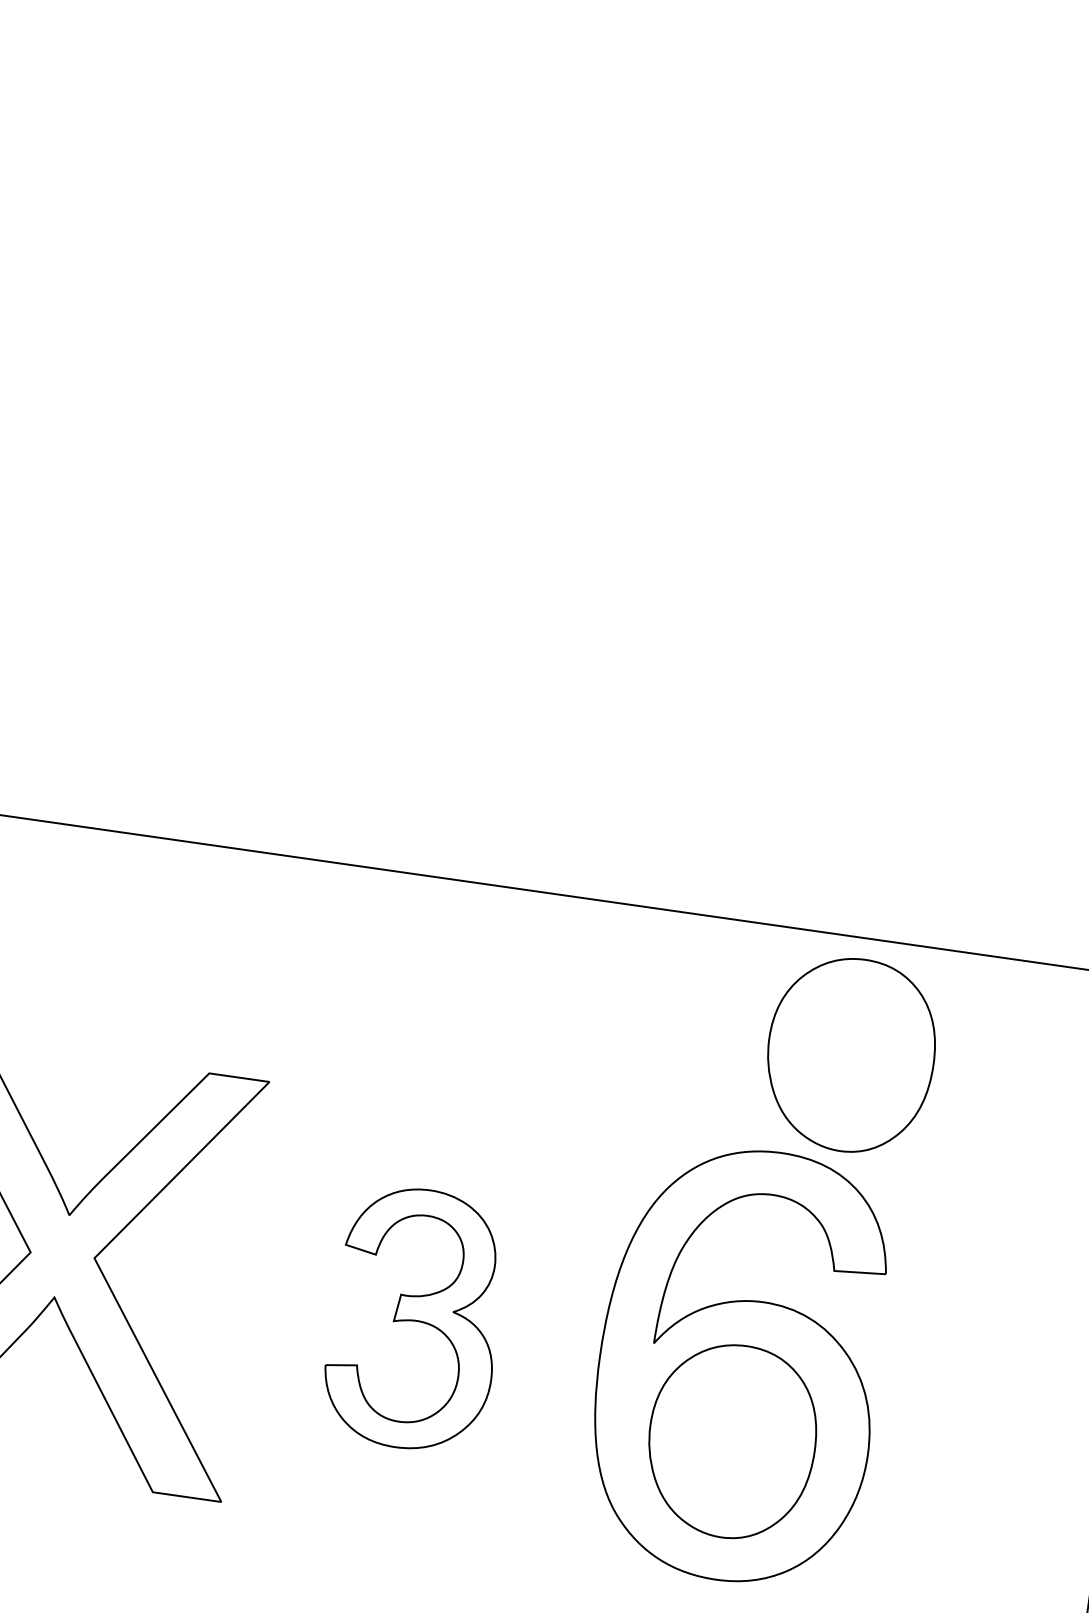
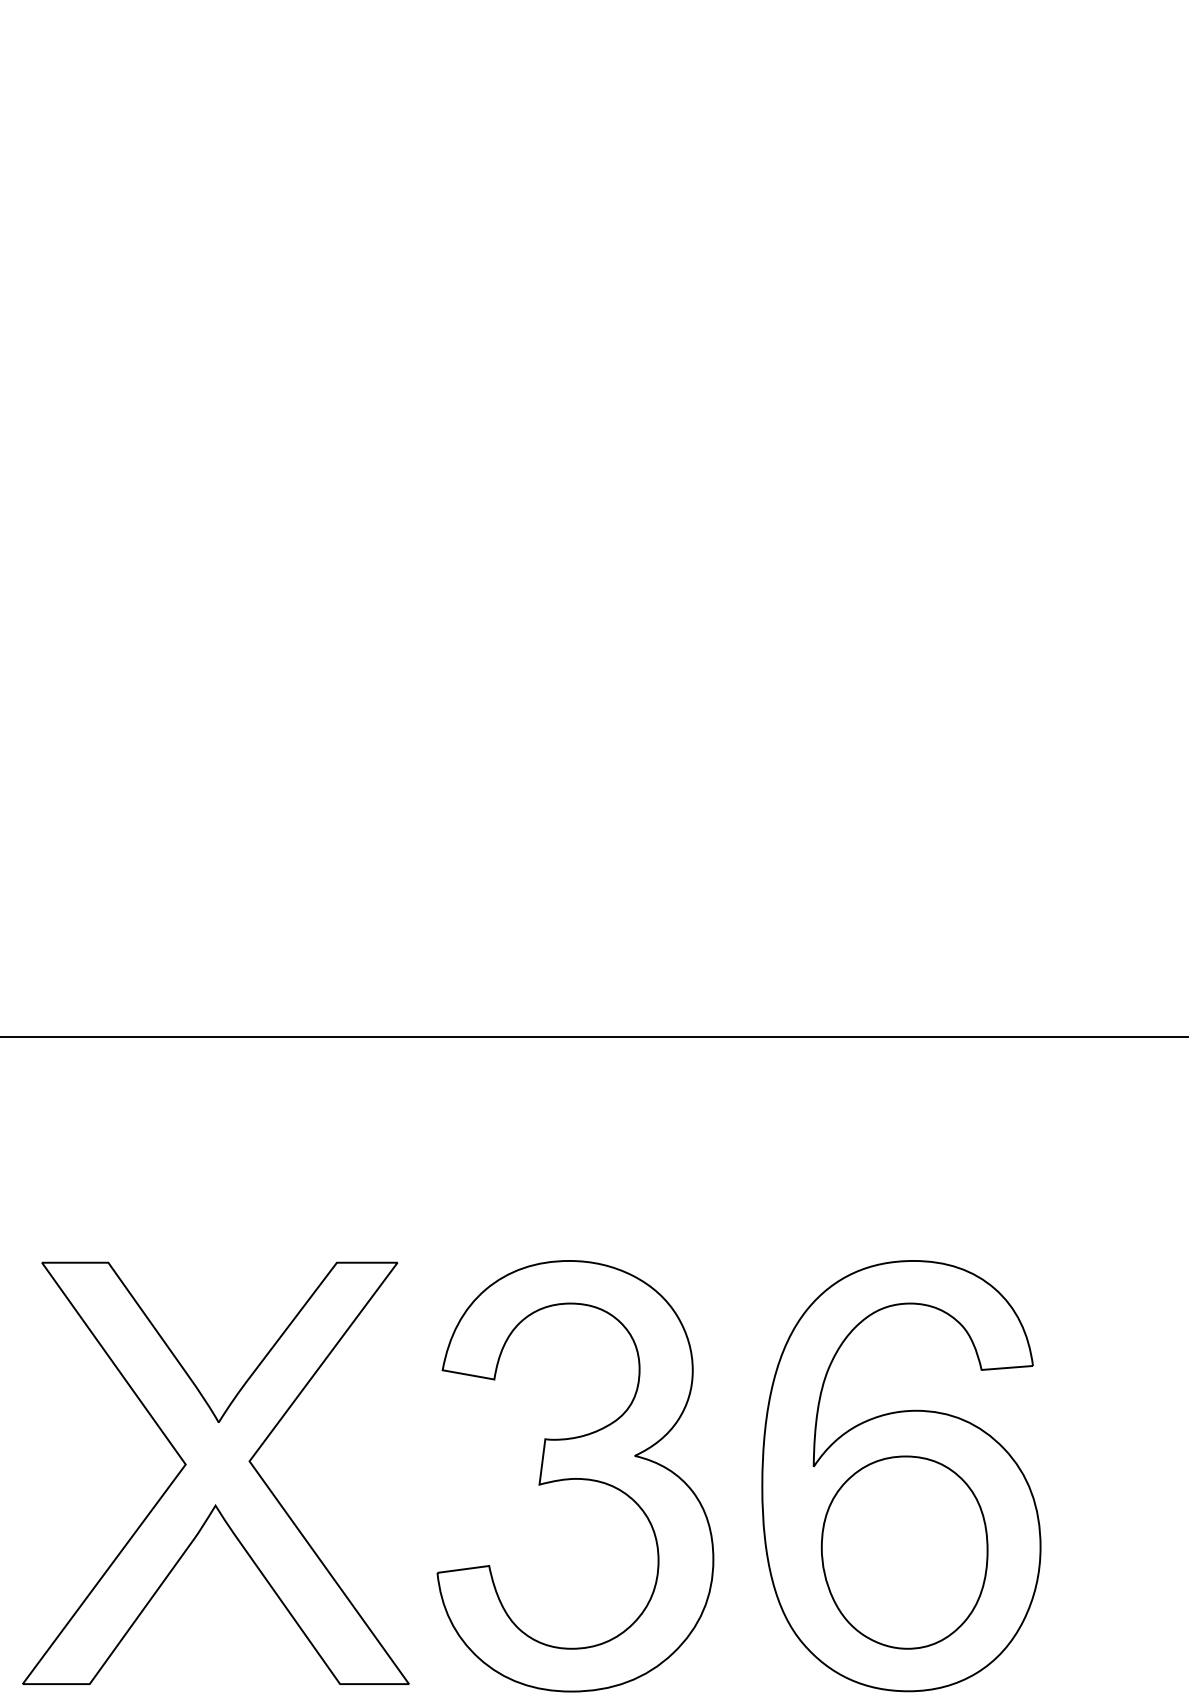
part: (850, 1055) -> (967, 1154), removed
part: (415, 1319) -> (575, 1476), size x1.67

